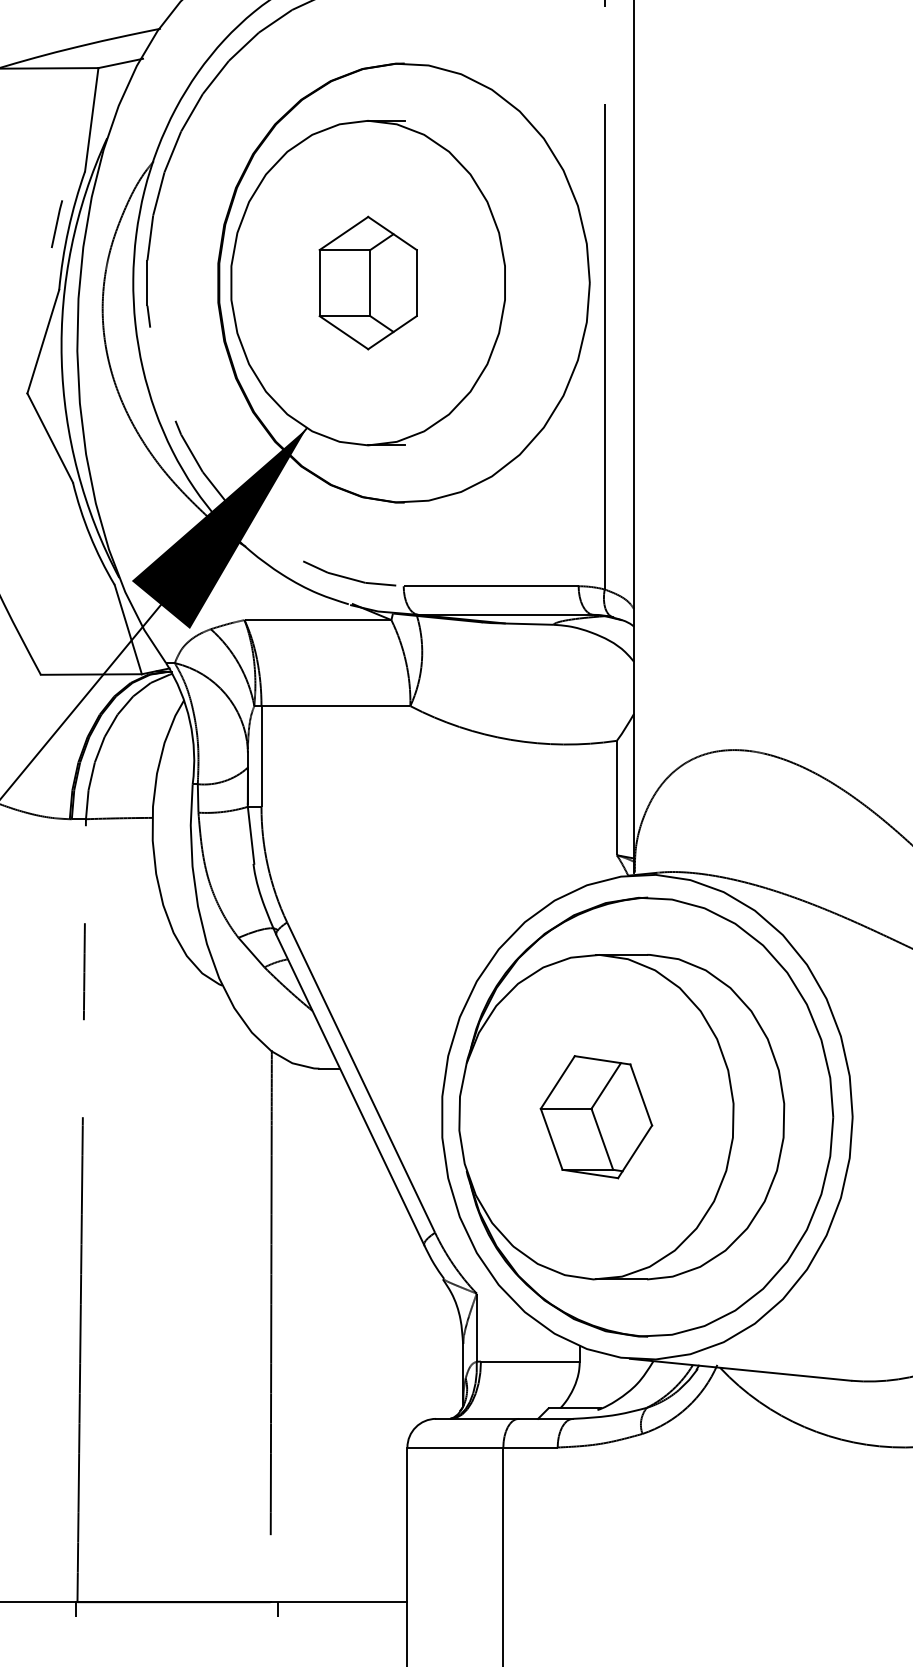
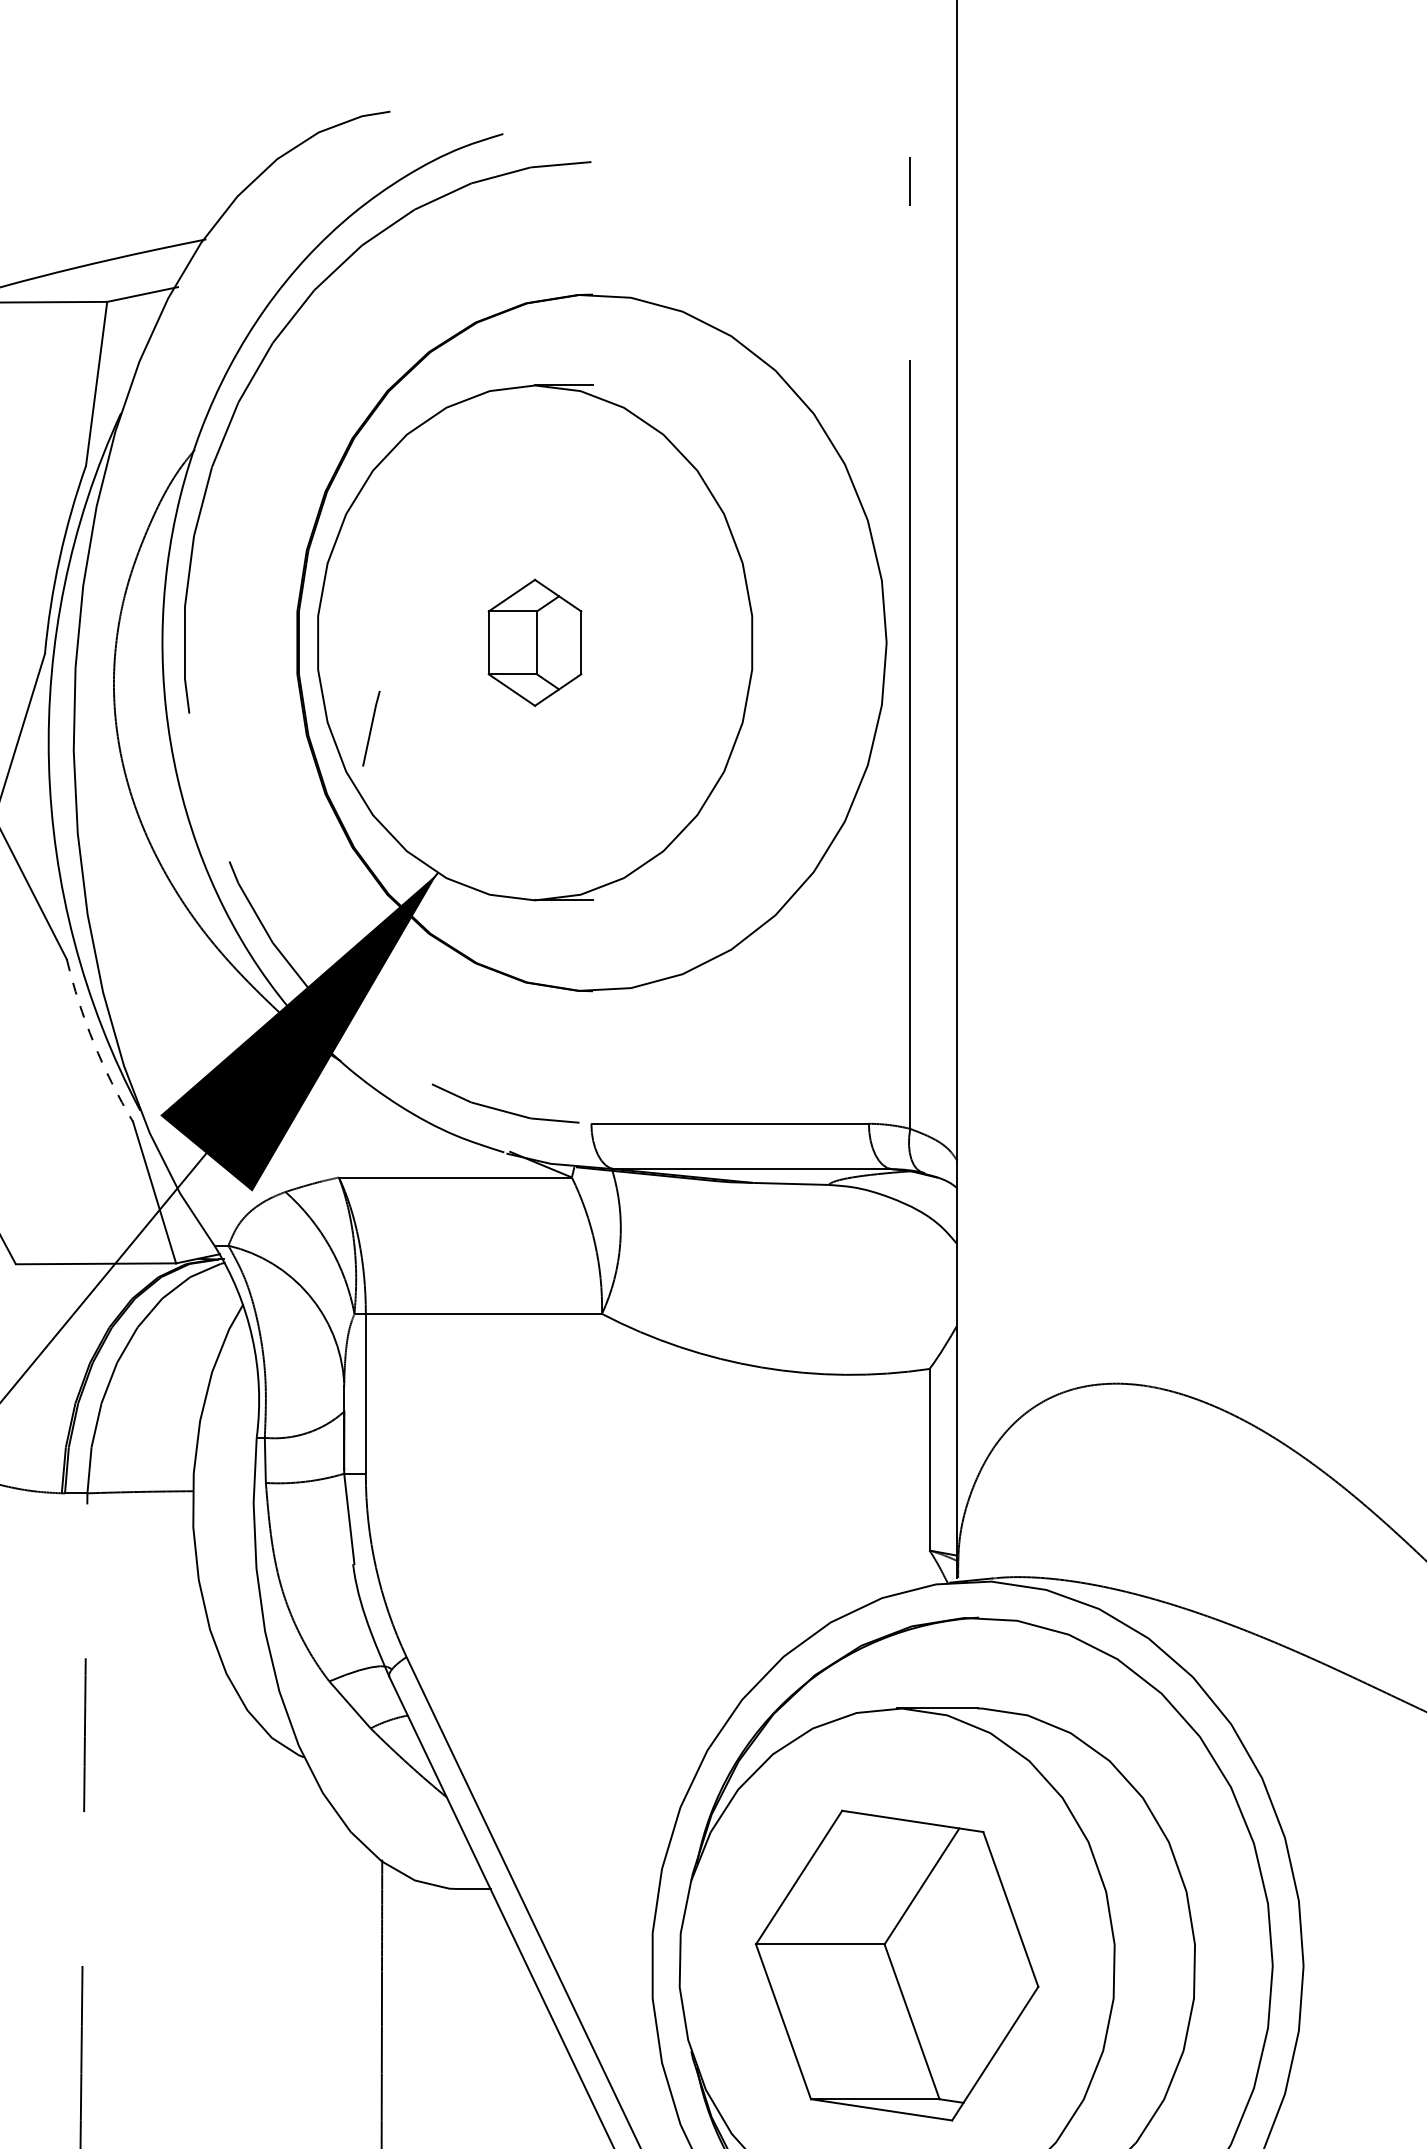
line: (56, 223) -> (370, 727), moved
part: (367, 282) -> (533, 641), size x0.6
arc: (90, 535) -> (94, 1043), solid -> dashed
part: (596, 1117) -> (897, 1966), size x1.6

